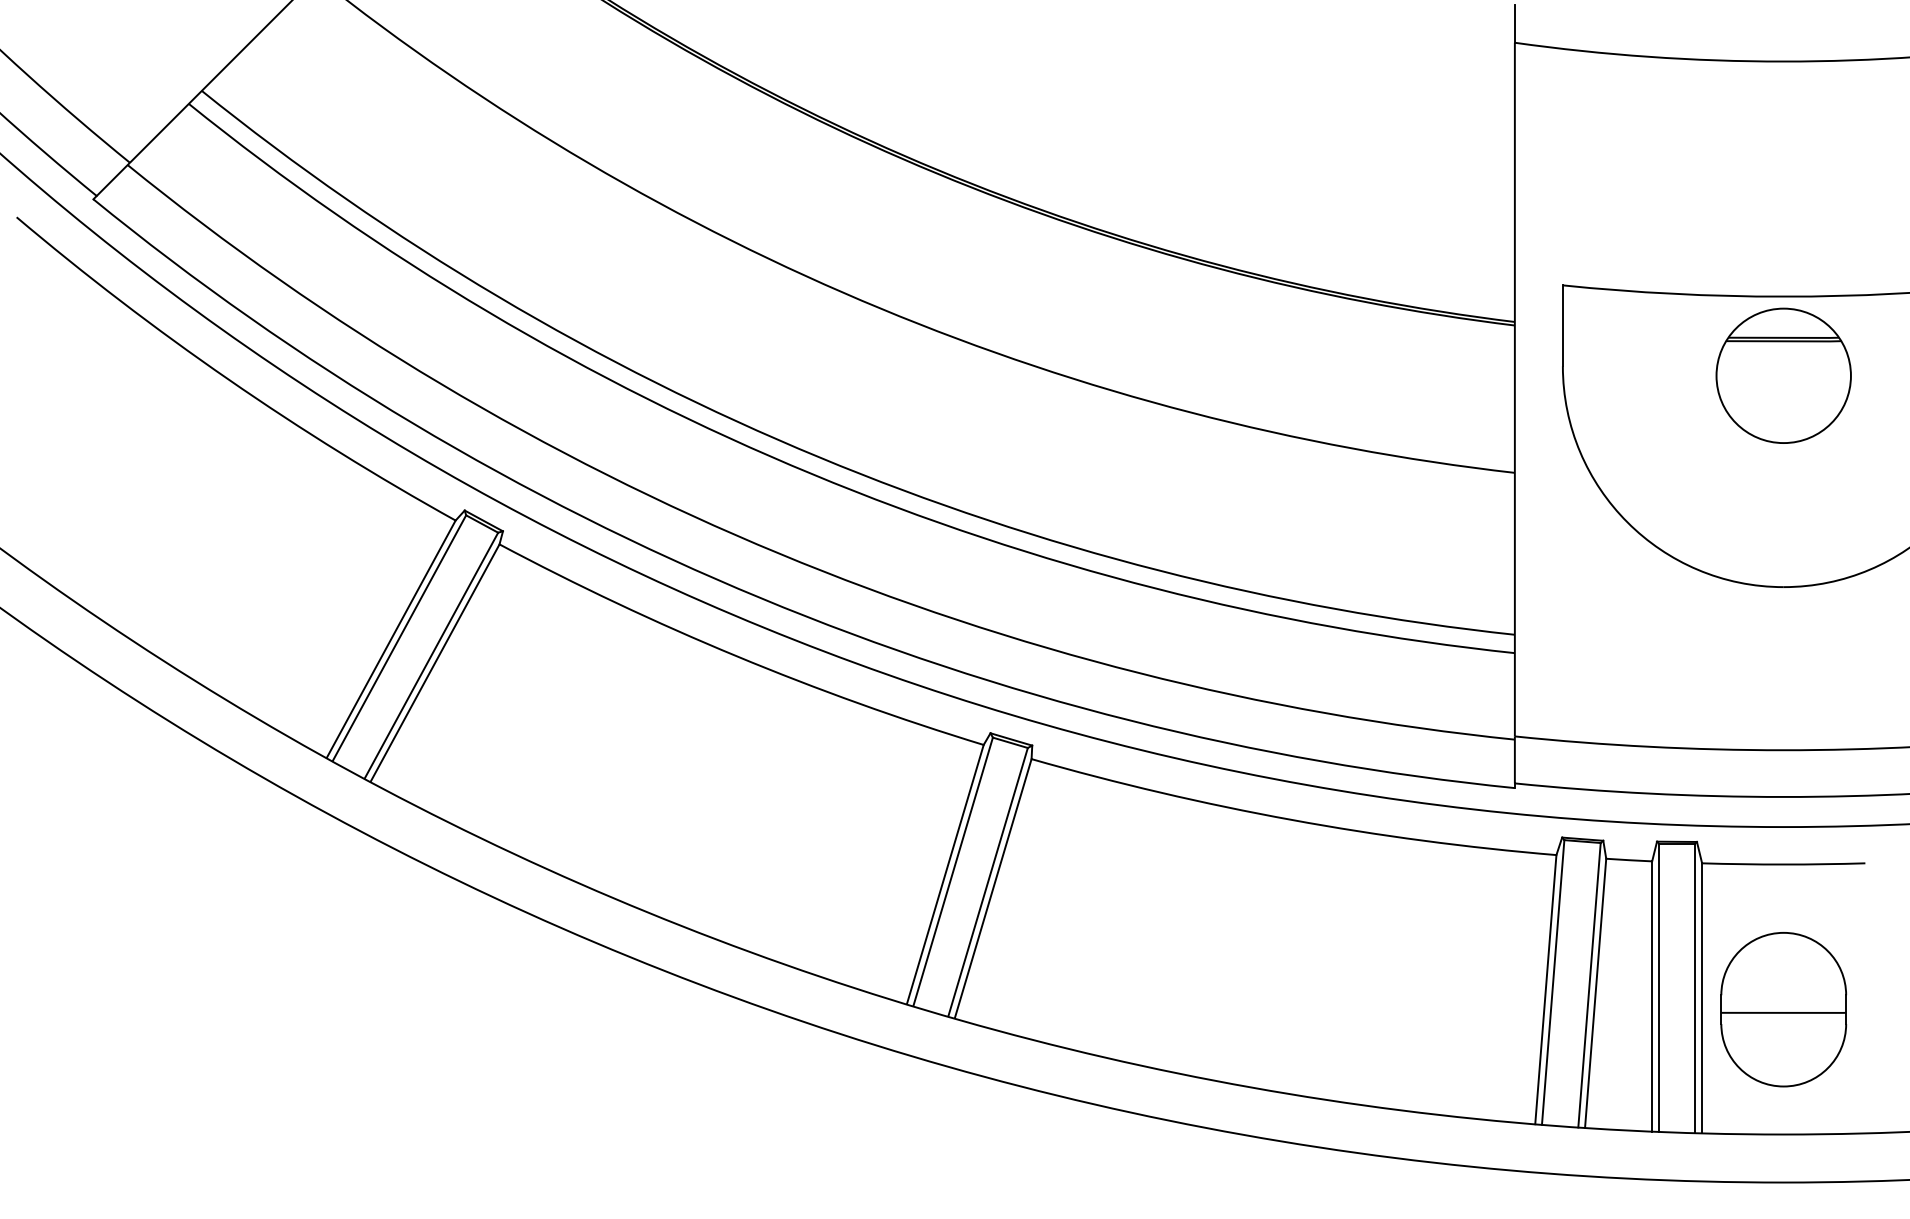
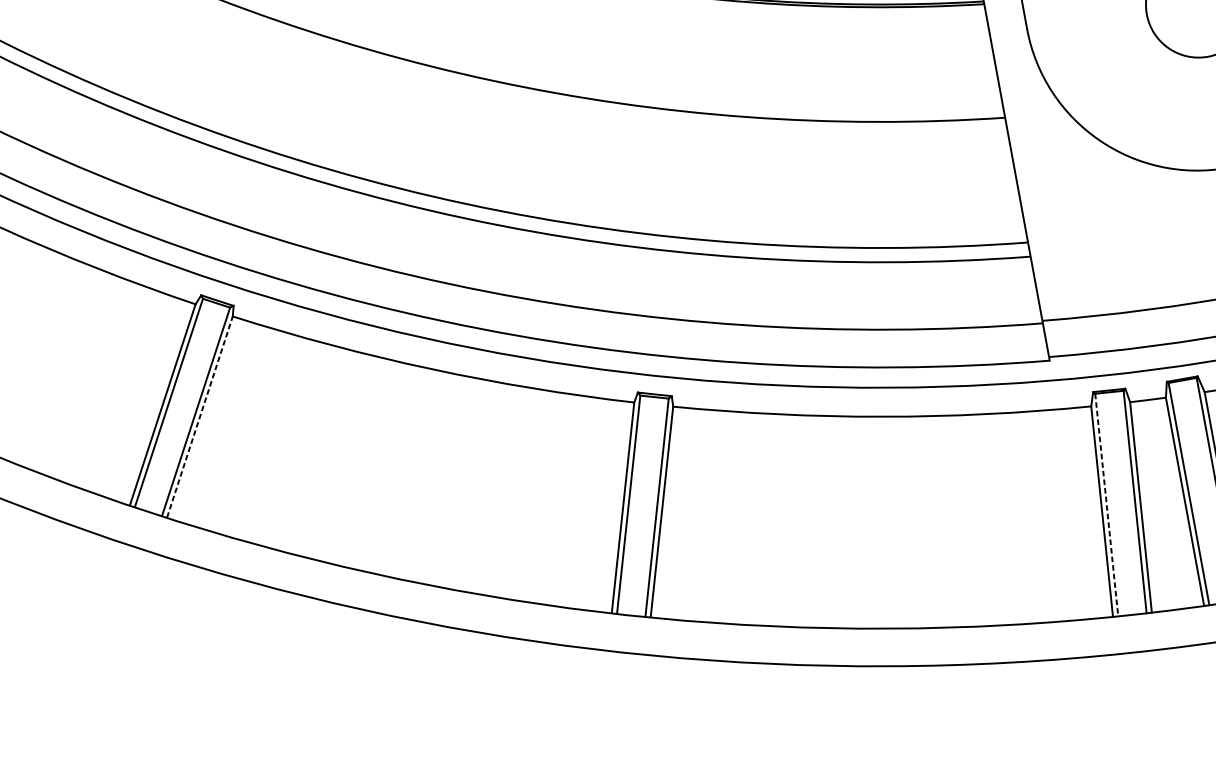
line: (435, 663) -> (200, 417), solid -> dashed
line: (1553, 982) -> (1107, 505), solid -> dashed

